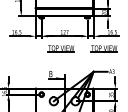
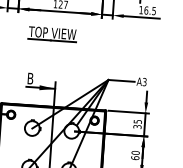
part: (103, 48) -> (129, 38), removed

